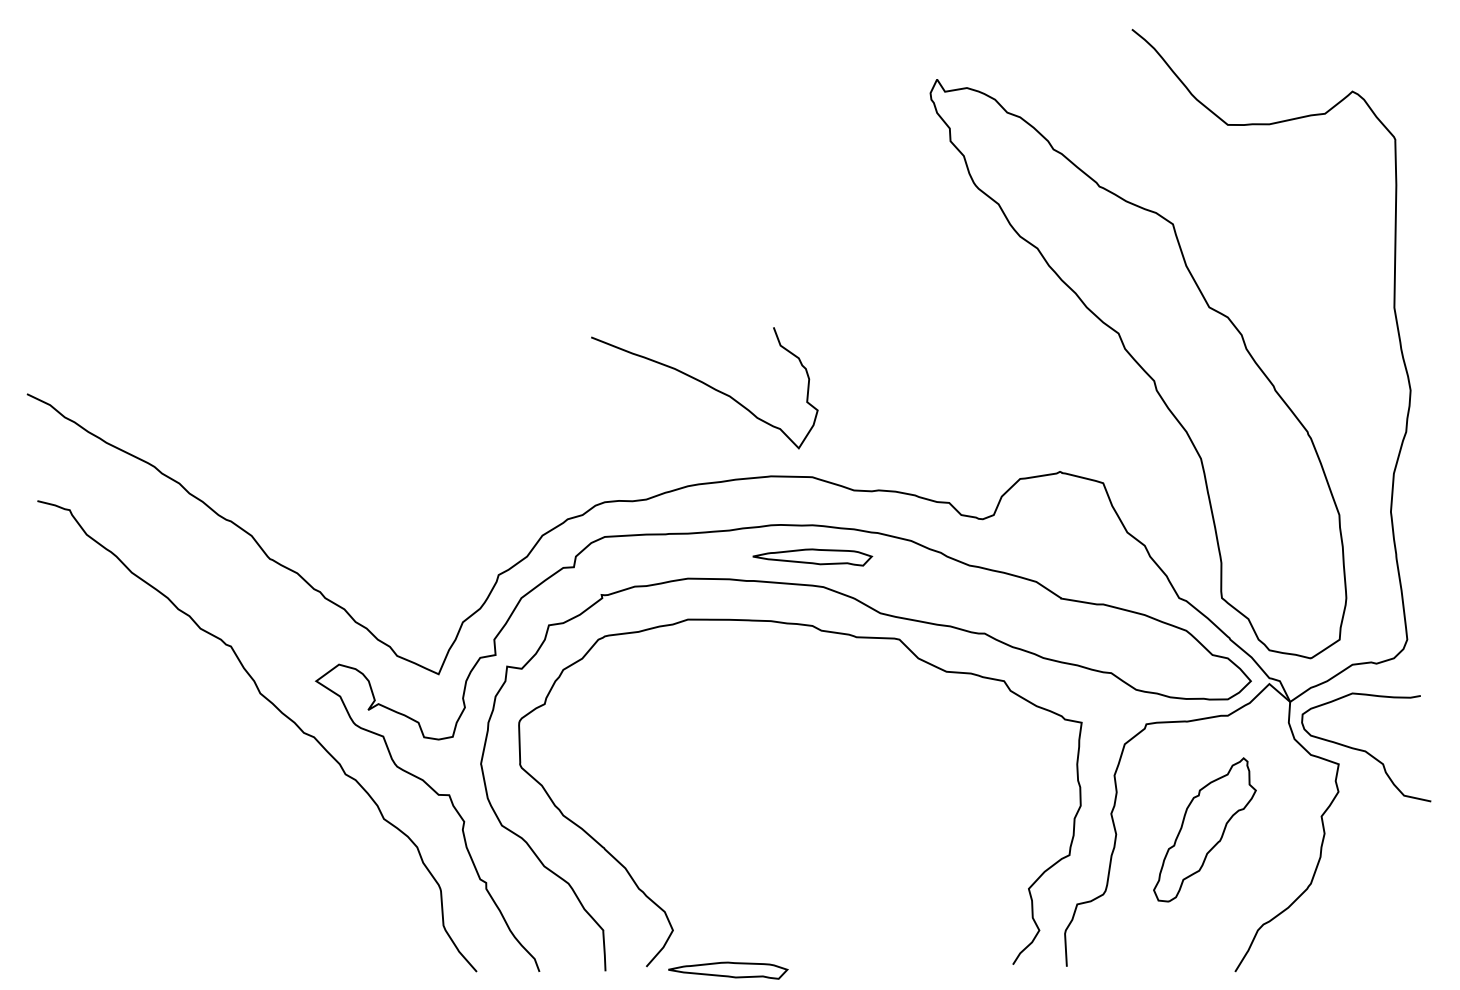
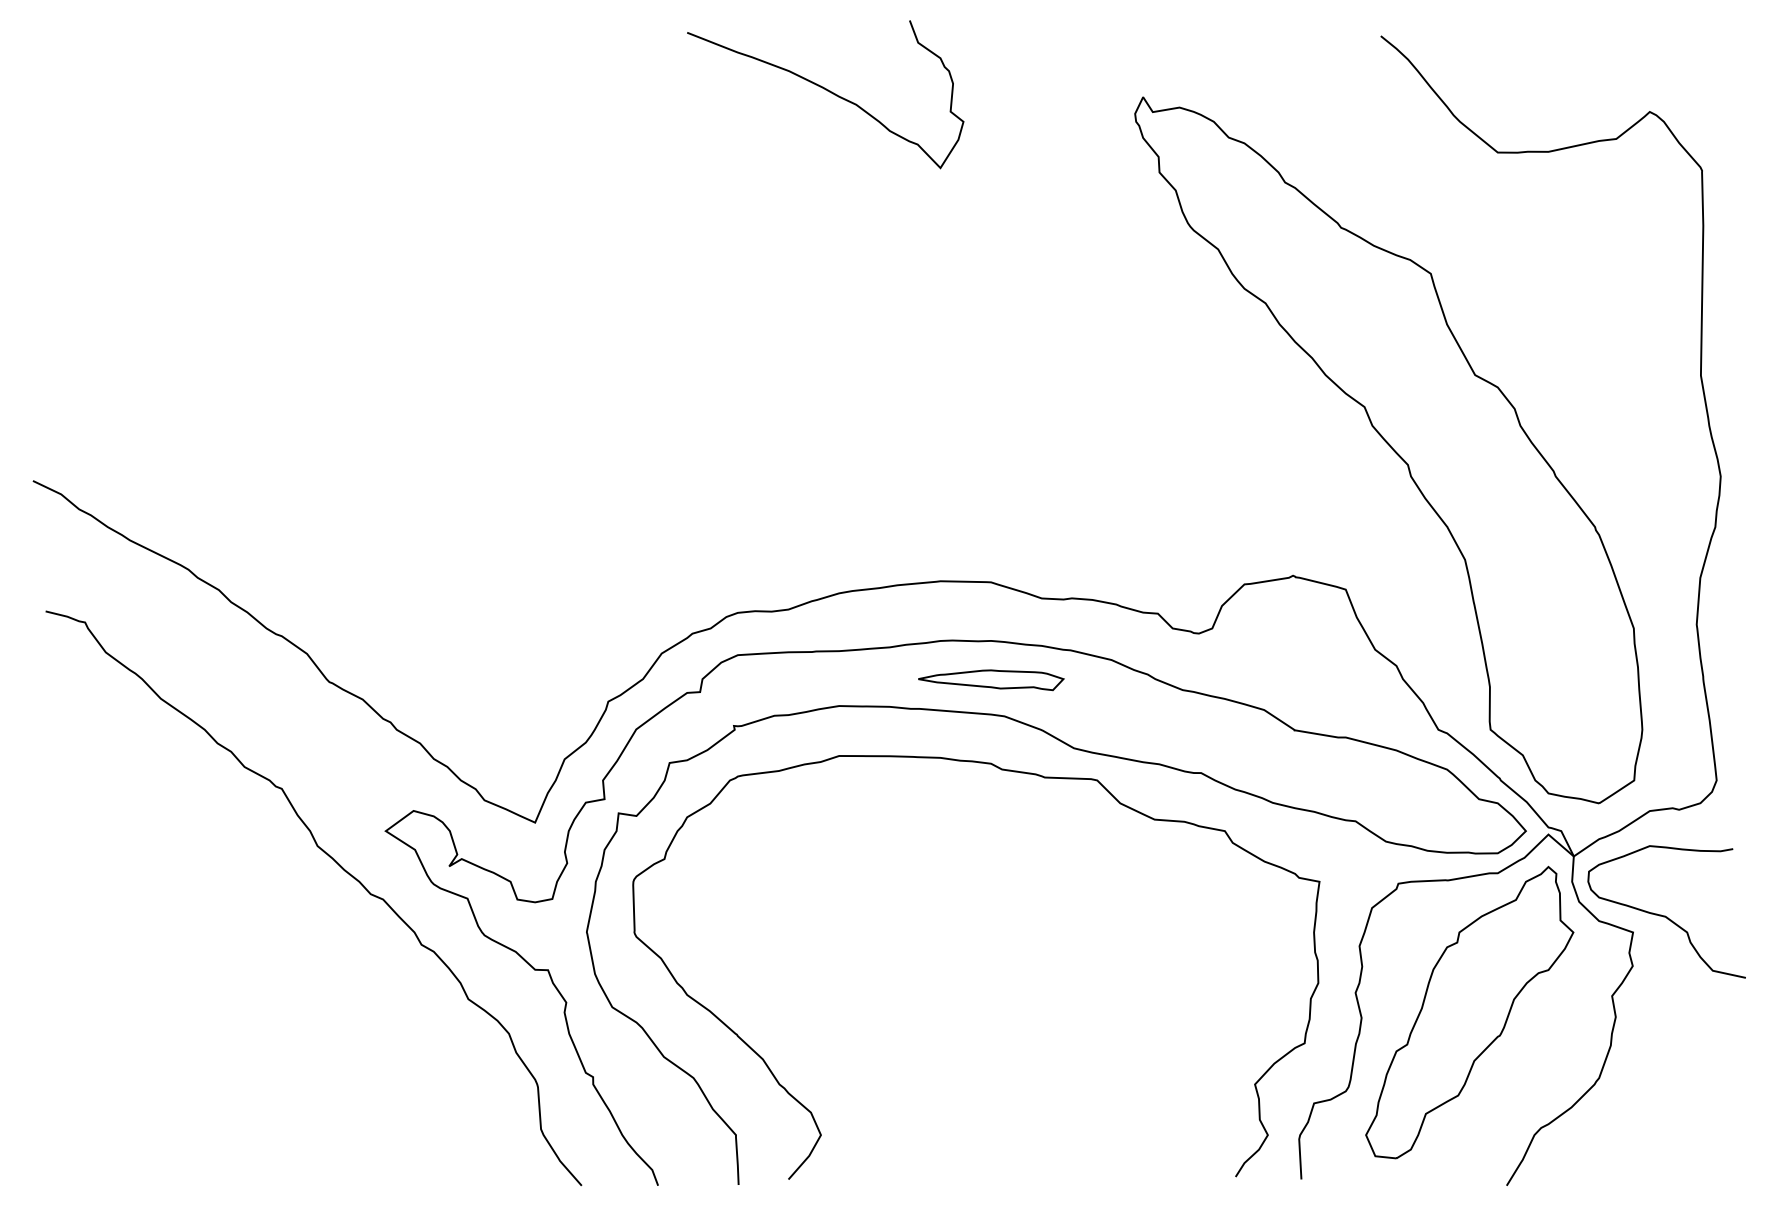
curve: (706, 385) -> (827, 91), moved
part: (1204, 829) -> (1469, 1012), size x1.67
part: (728, 970) -> (888, 1184), removed

